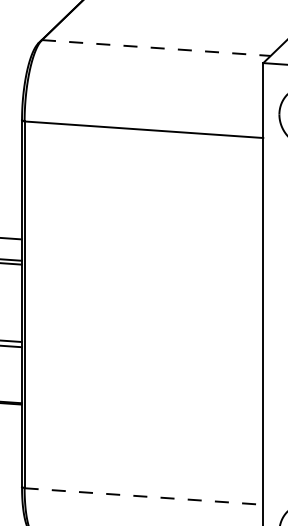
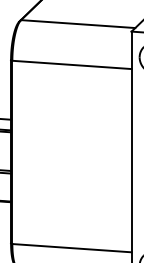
line: (157, 48) -> (78, 24), dashed -> solid
line: (142, 497) -> (71, 248), dashed -> solid

